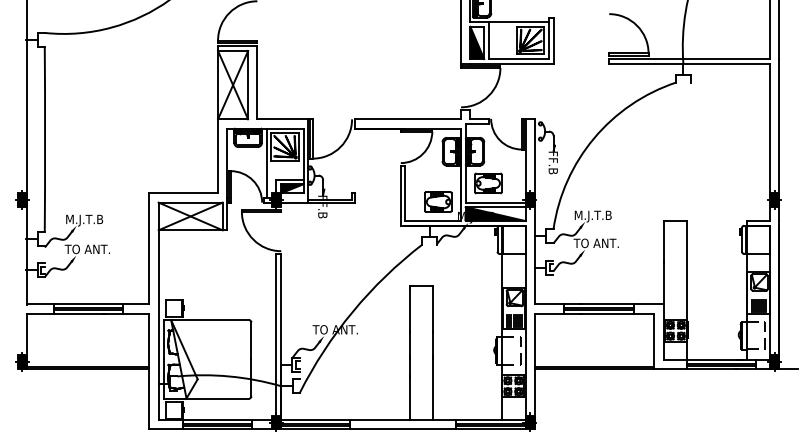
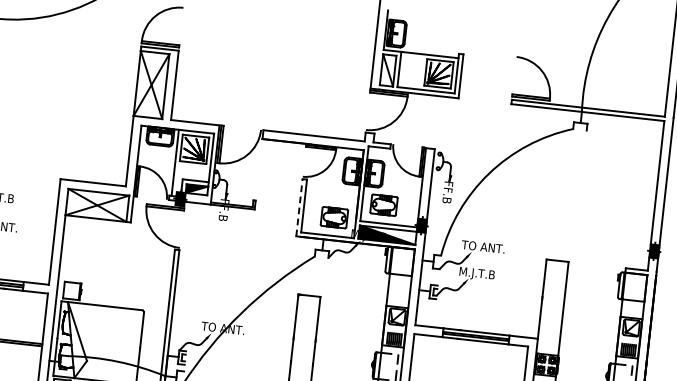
fill: (477, 42) -> (388, 70), removed
line: (400, 195) -> (299, 207), solid -> dashed
text: (595, 216) -> (482, 247), M.J.T.B -> TO ANT.
text: (595, 244) -> (479, 274), TO ANT. -> M.J.T.B

